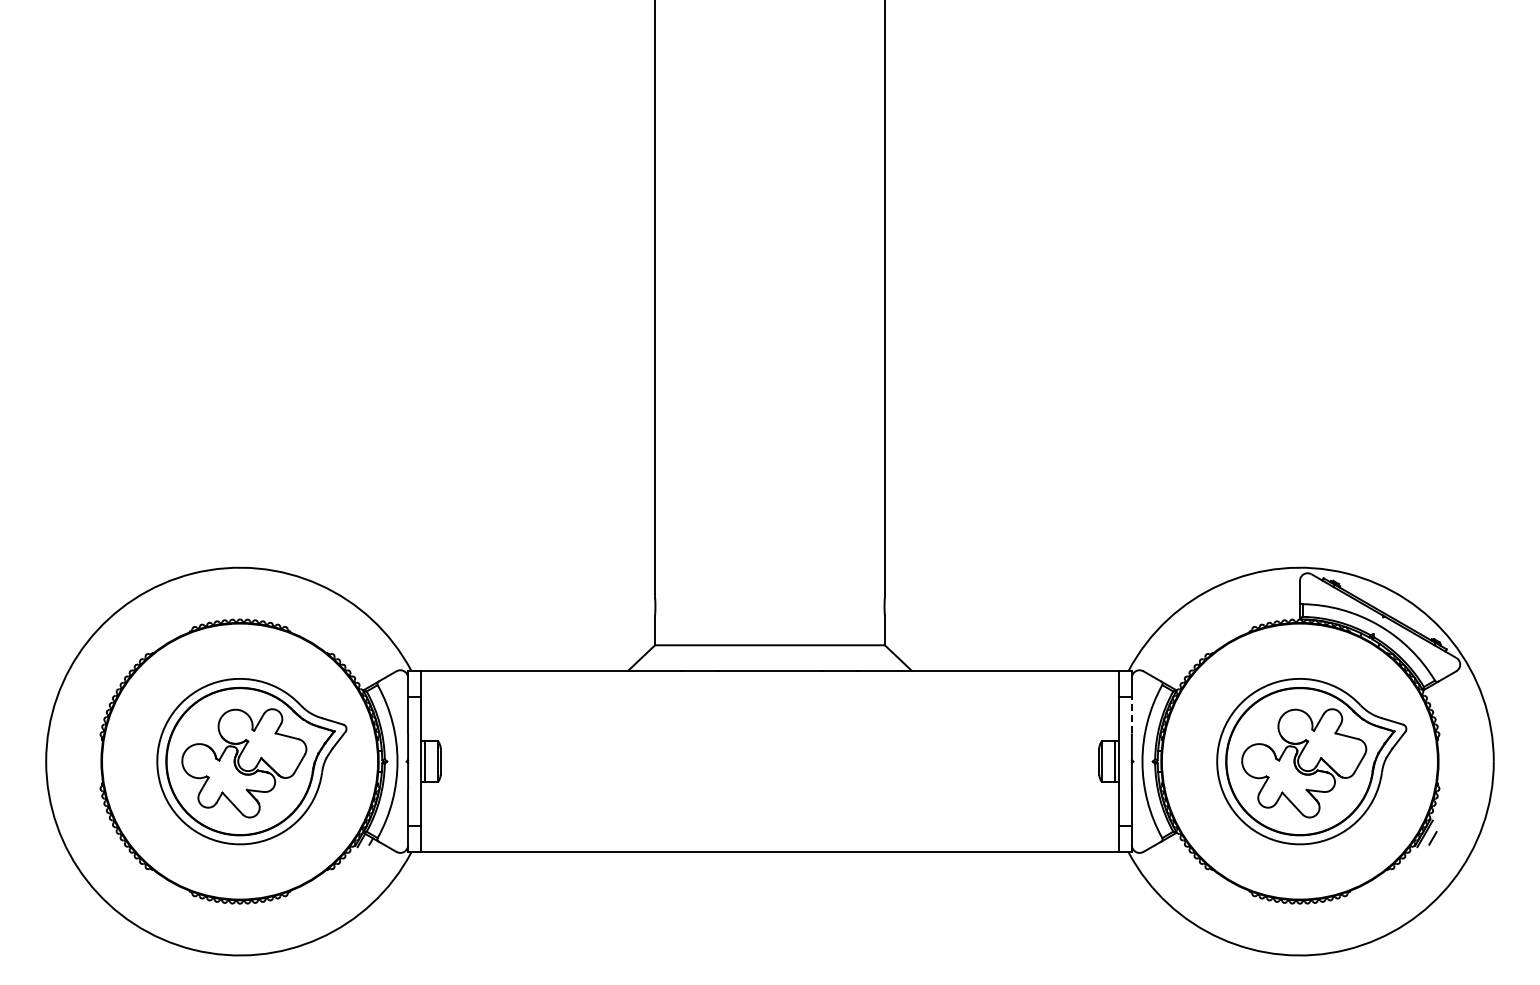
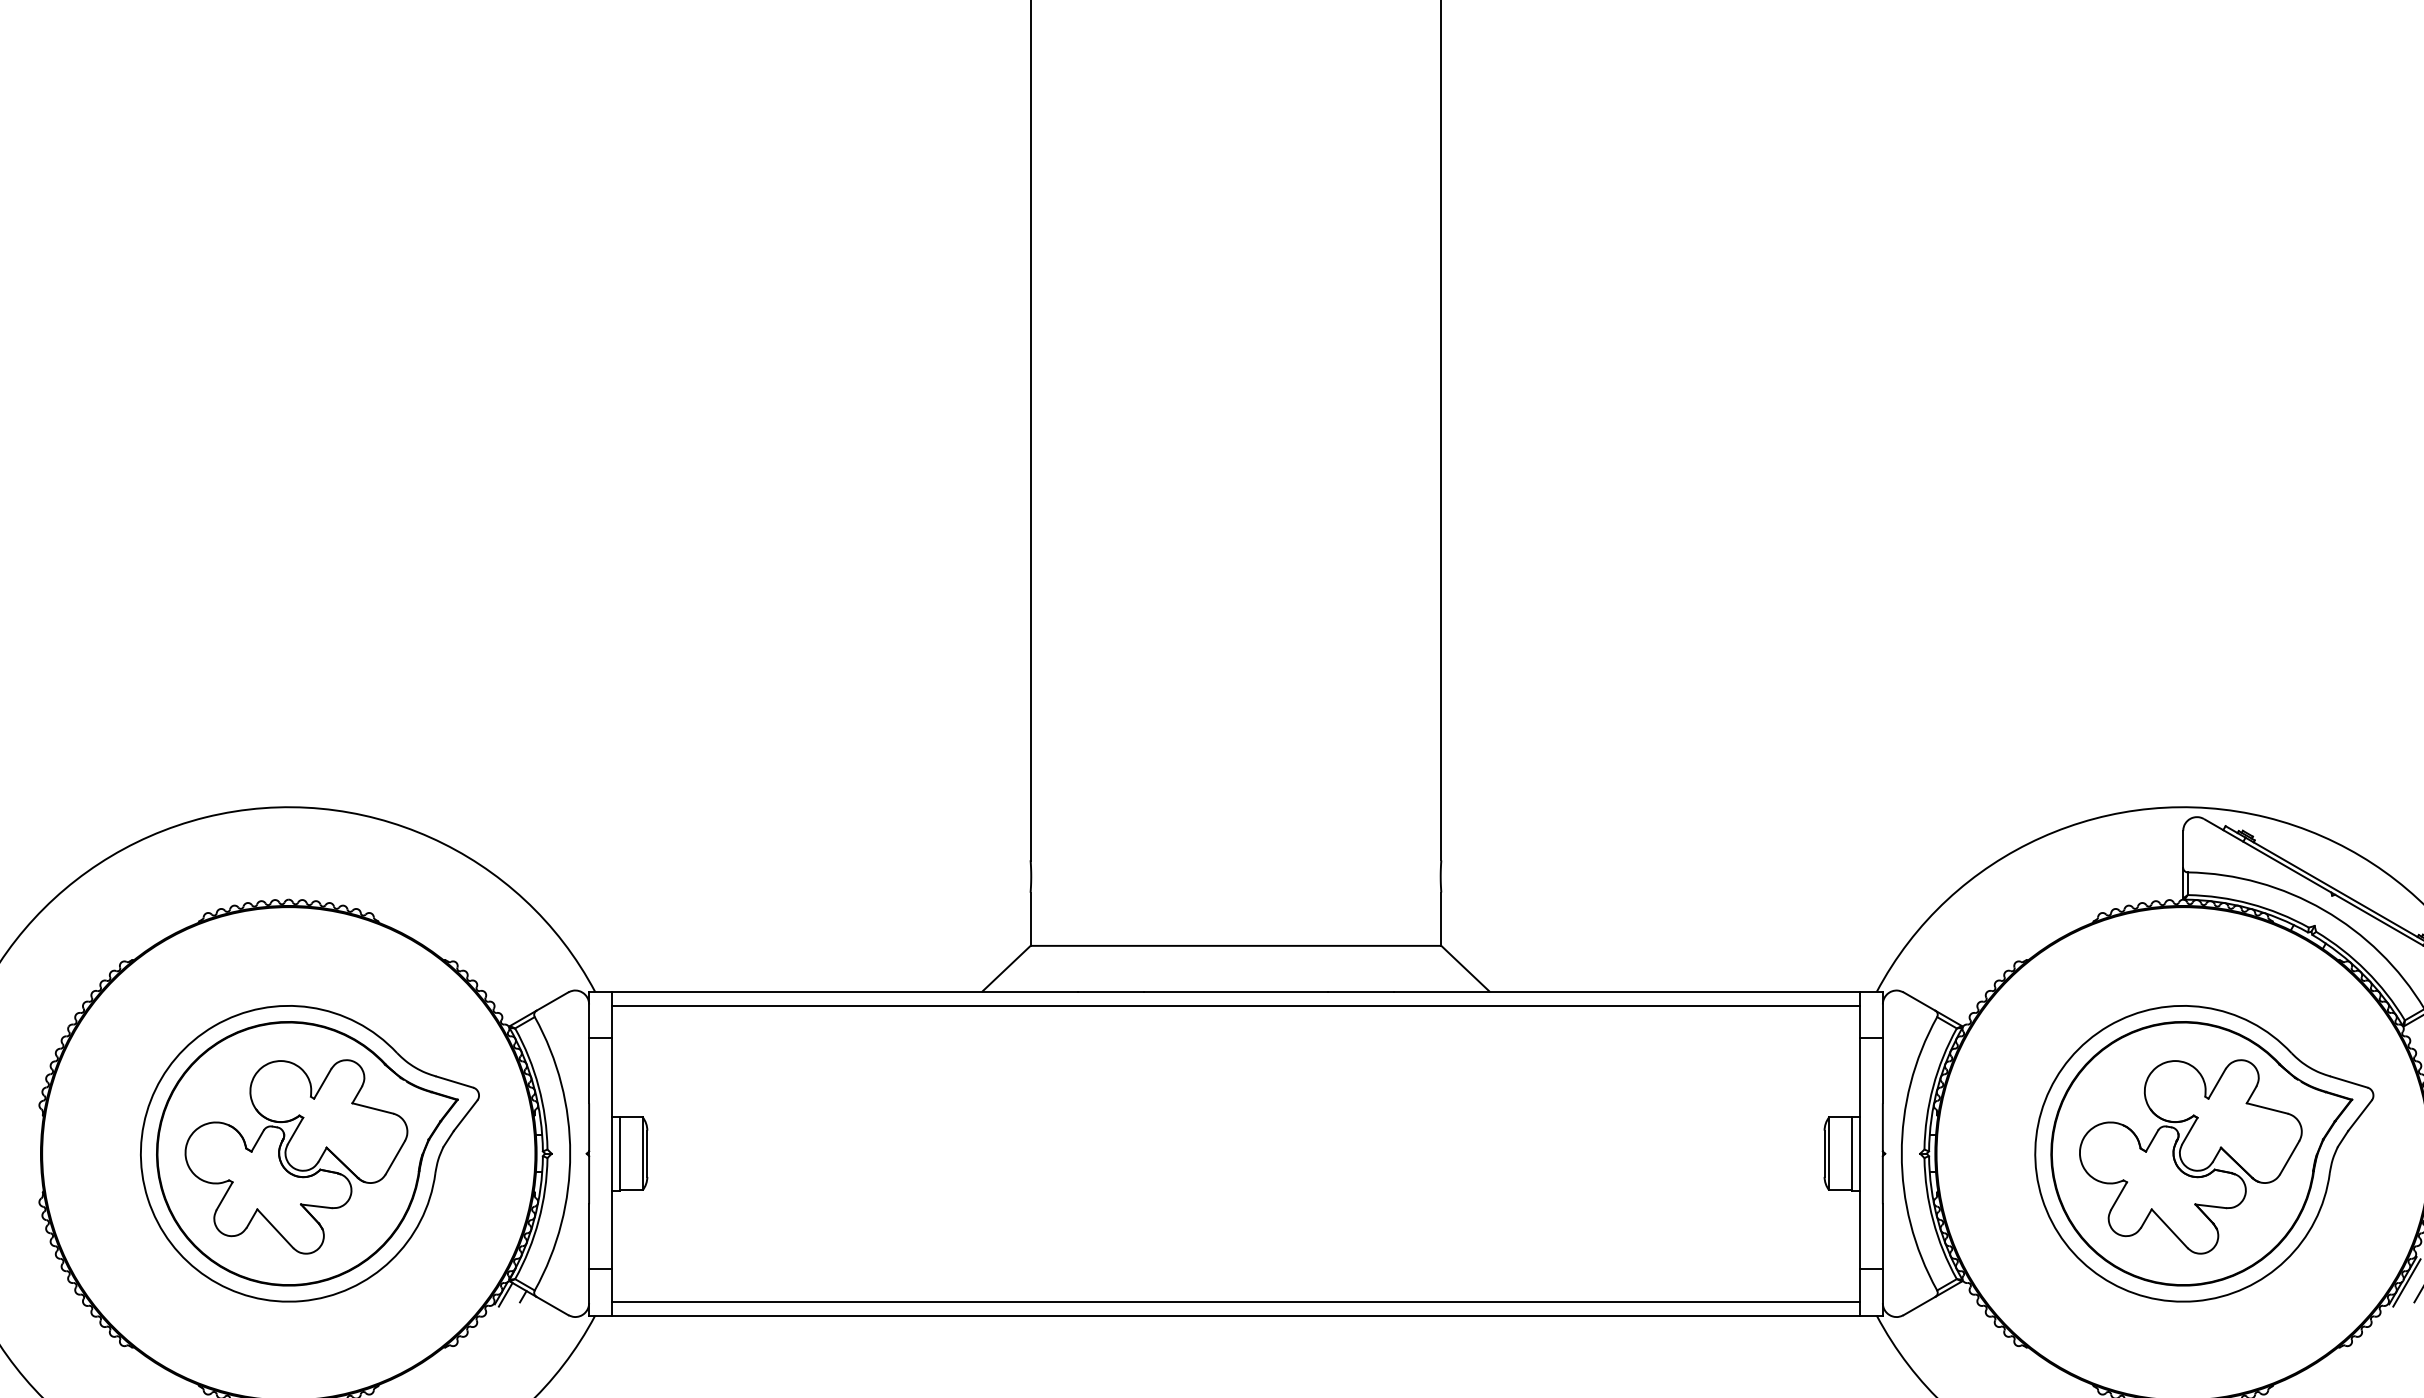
line: (769, 678) -> (1235, 1005), added
line: (1131, 714) -> (1882, 1069), dashed -> solid
line: (769, 844) -> (1235, 1301), added

